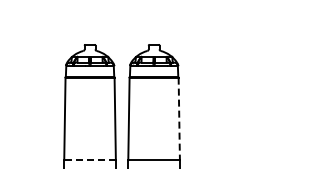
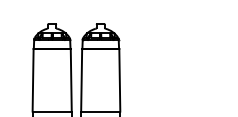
line: (179, 119) -> (119, 80), dashed -> solid
line: (90, 160) -> (52, 111), dashed -> solid

